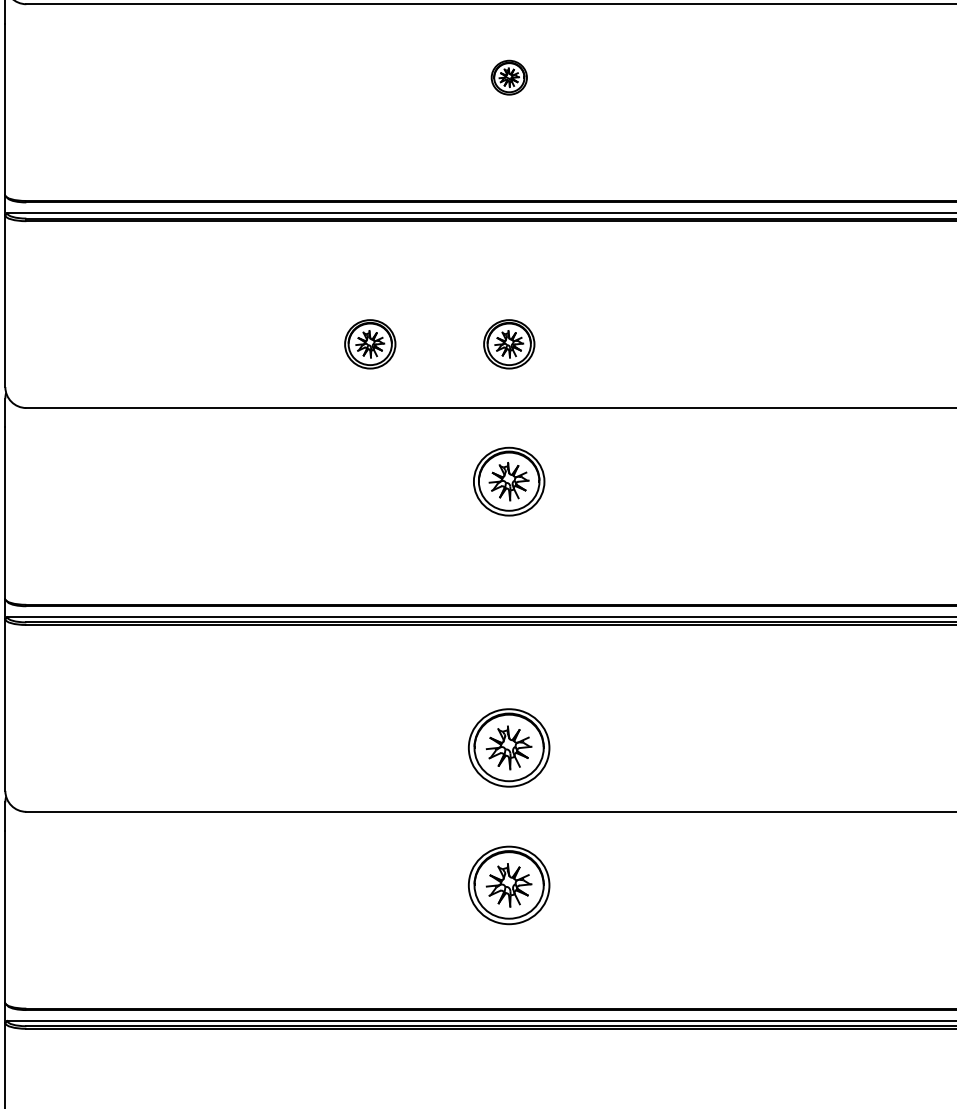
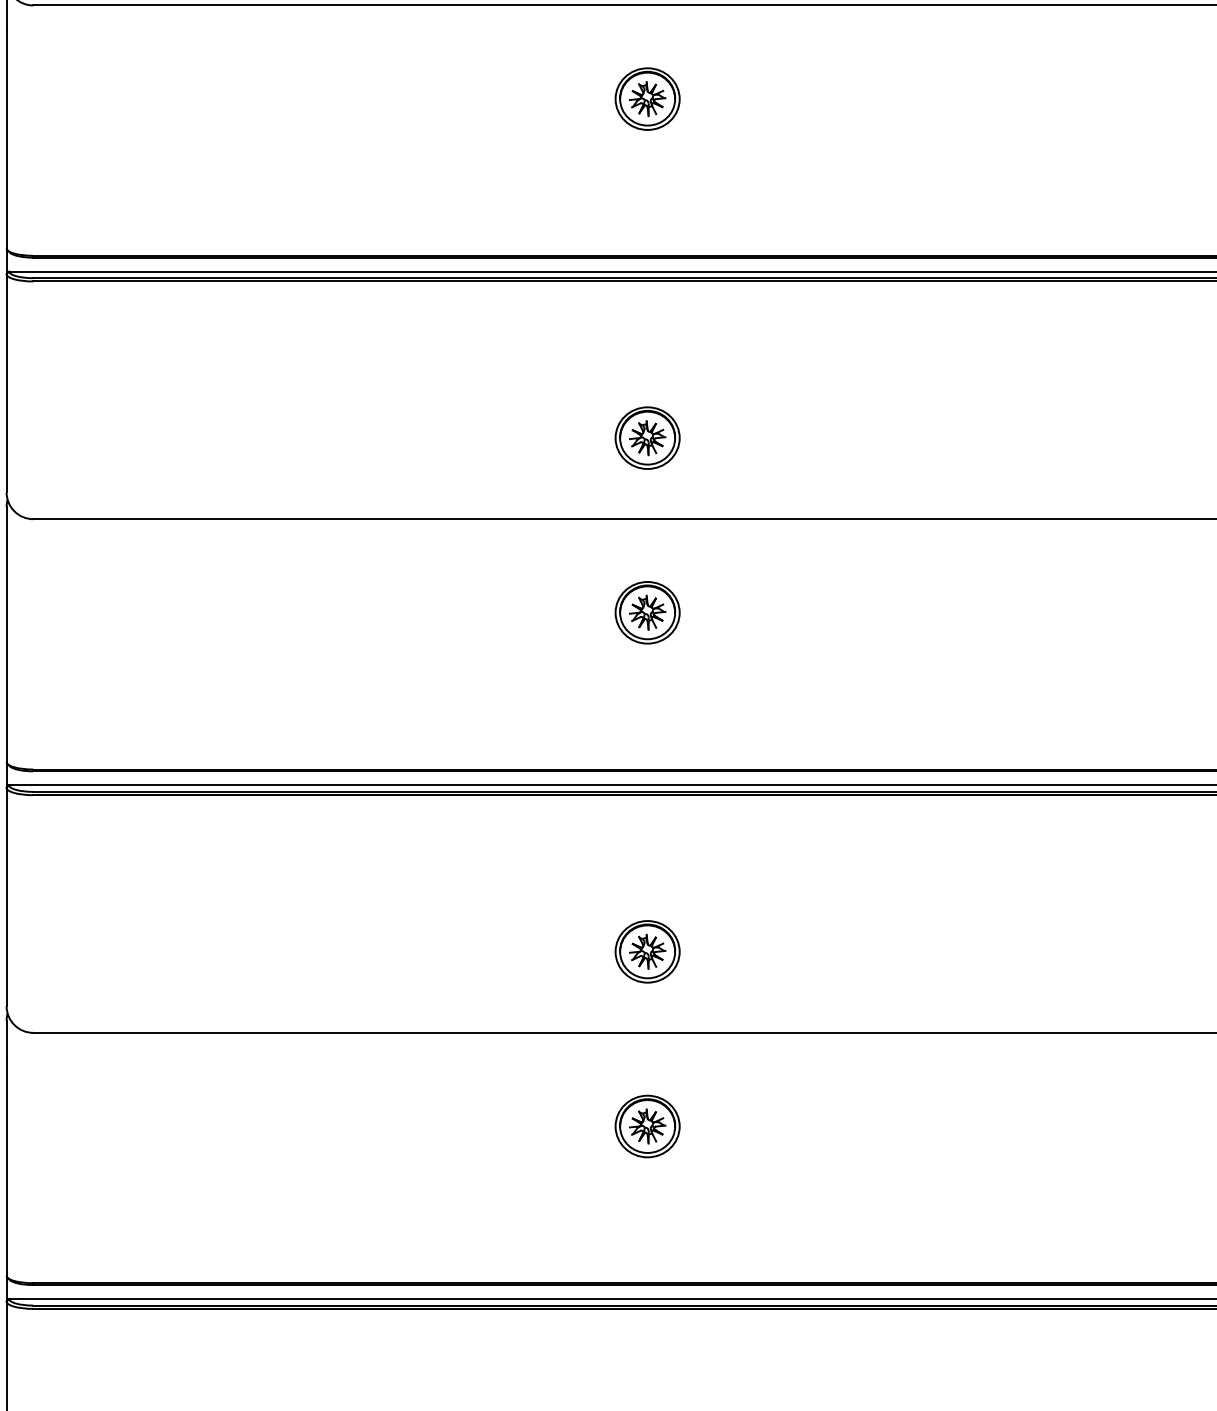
part: (509, 77) -> (647, 98), size x1.43
part: (370, 344) -> (471, 438), removed
part: (509, 481) -> (647, 612), size x0.71
part: (509, 748) -> (647, 952), size x0.62
part: (509, 885) -> (647, 1126), size x0.62

